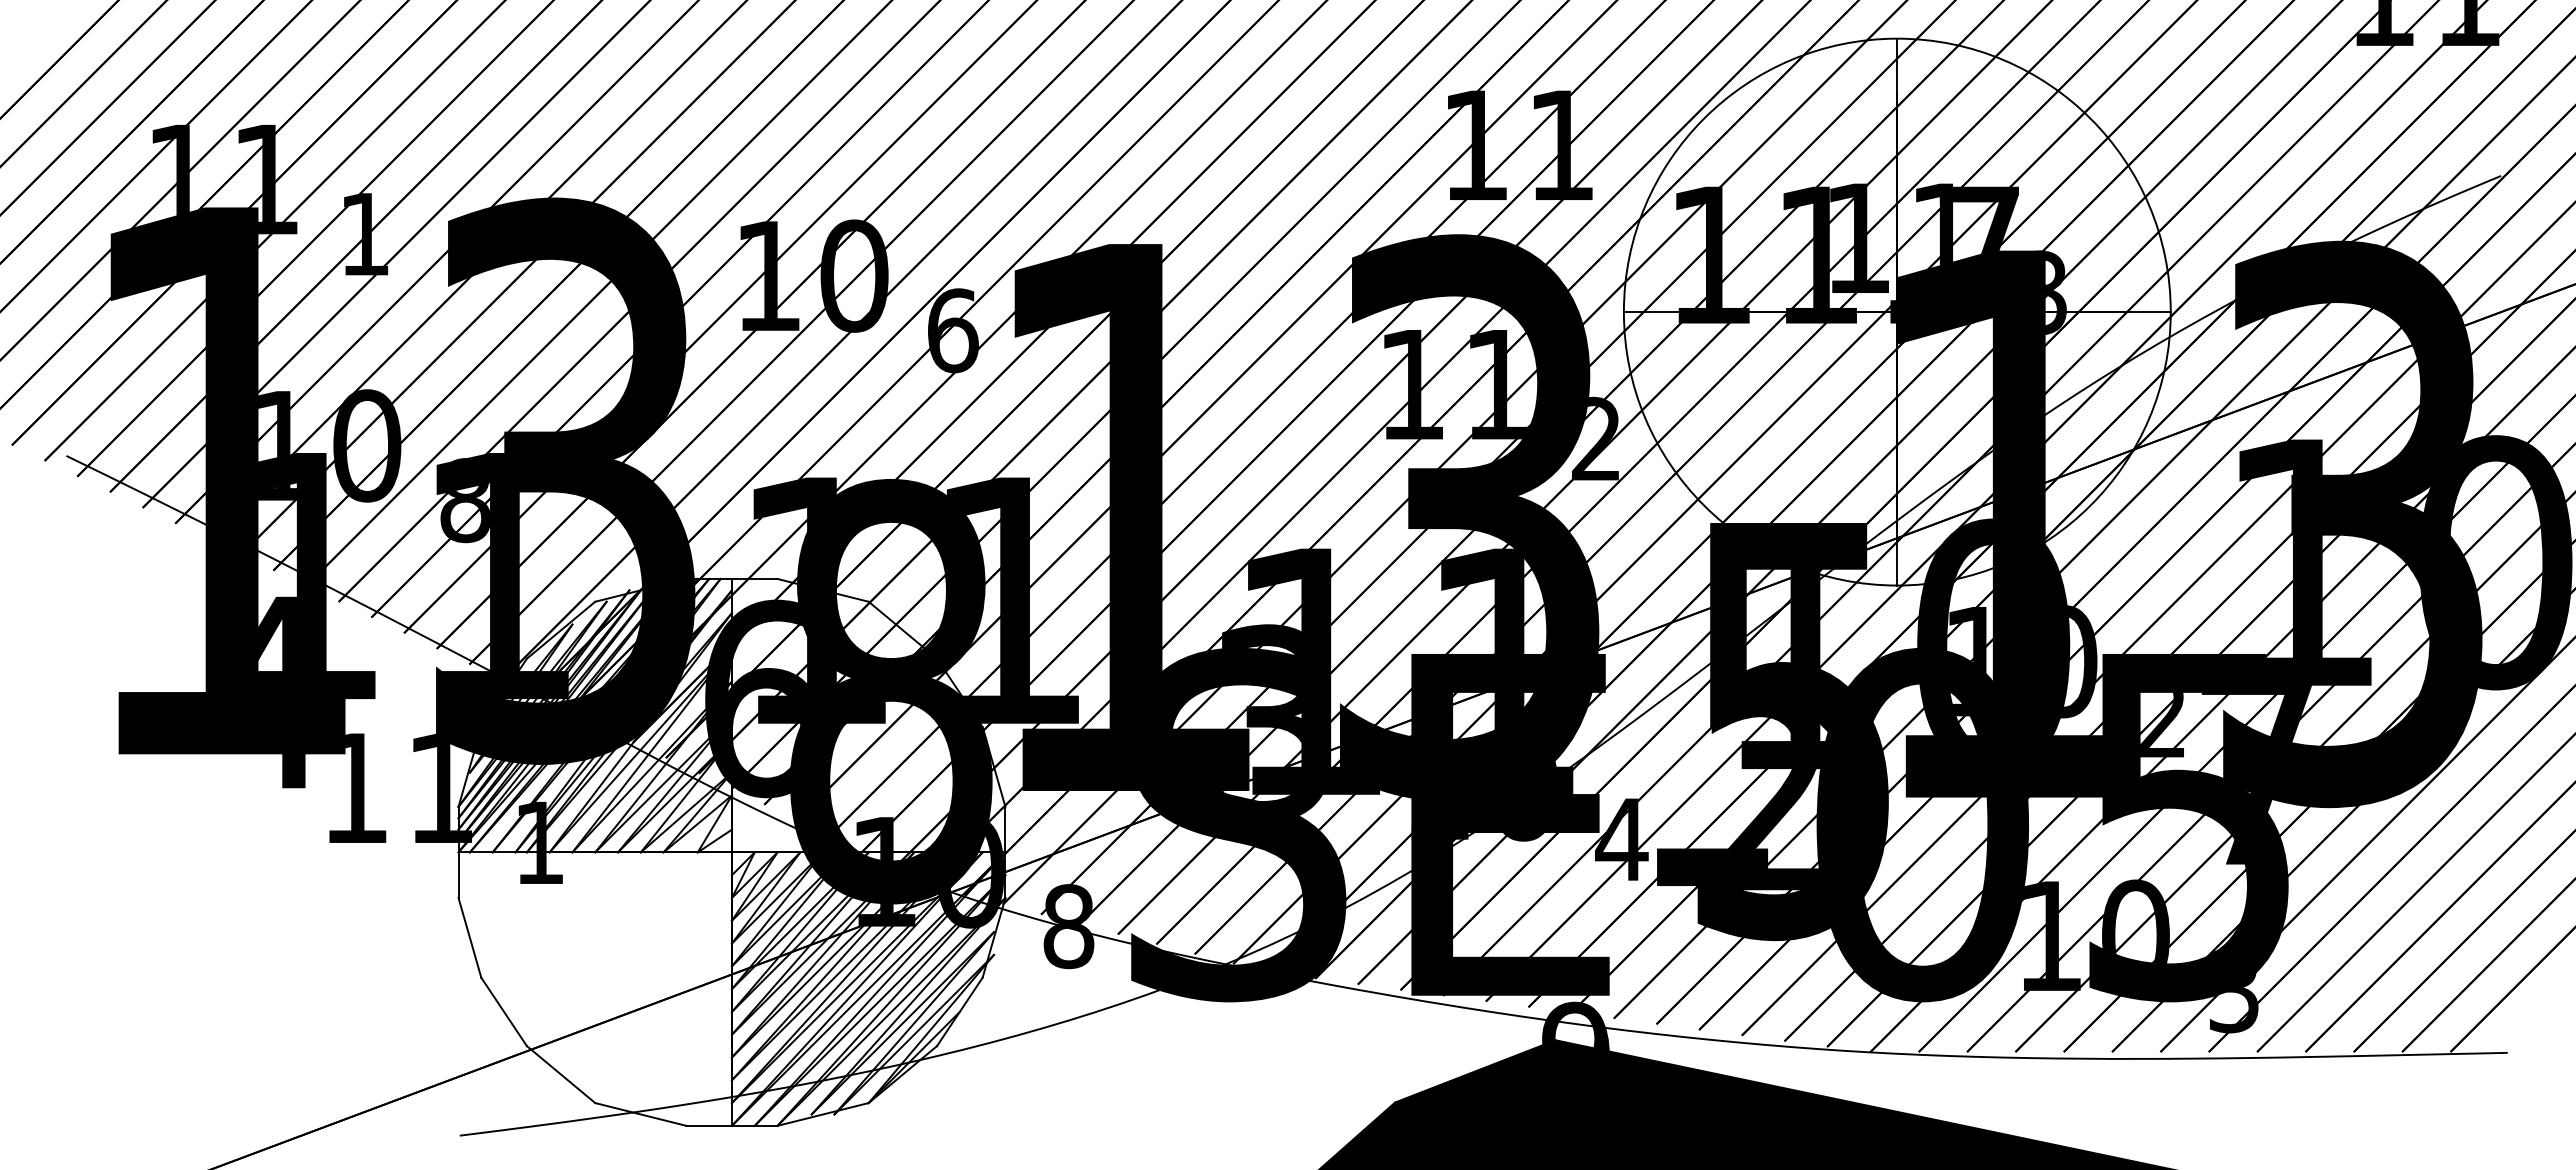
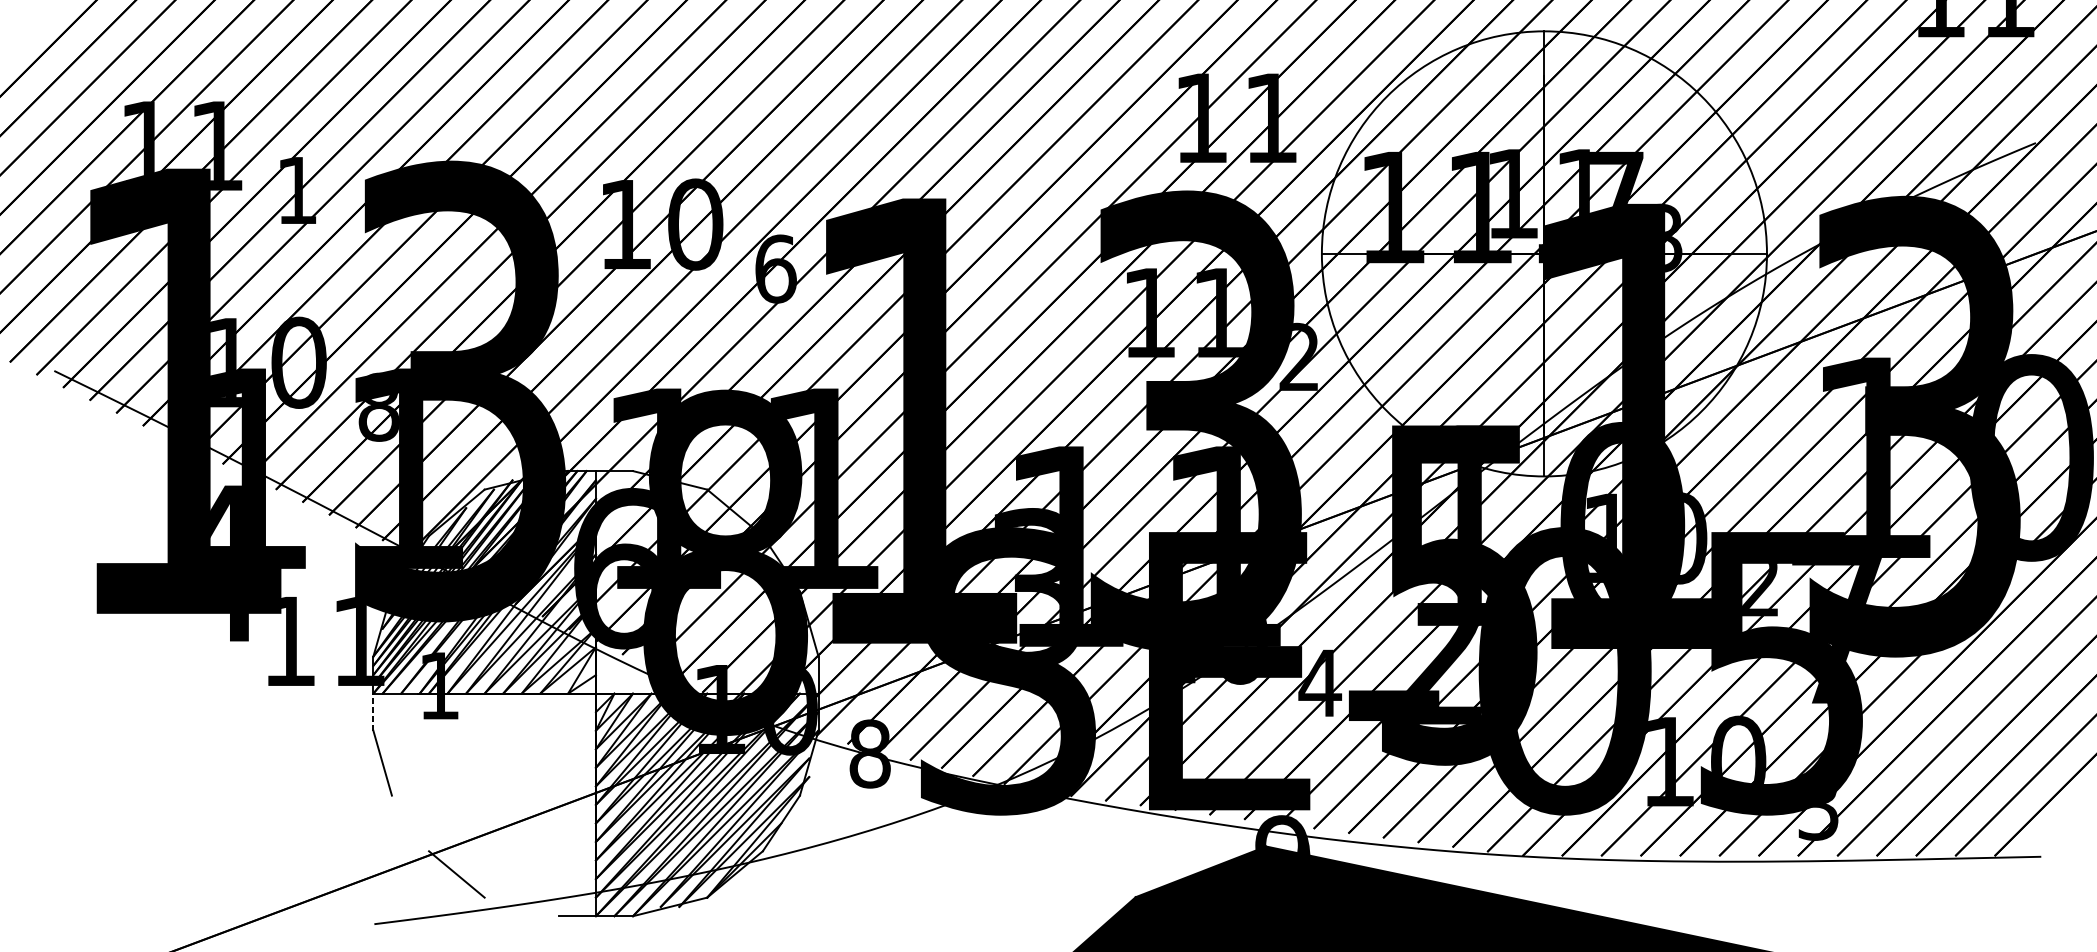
line: (458, 875) -> (373, 712), solid -> dashed
line: (503, 1011) -> (409, 823), removed
line: (640, 1114) -> (521, 906), removed

